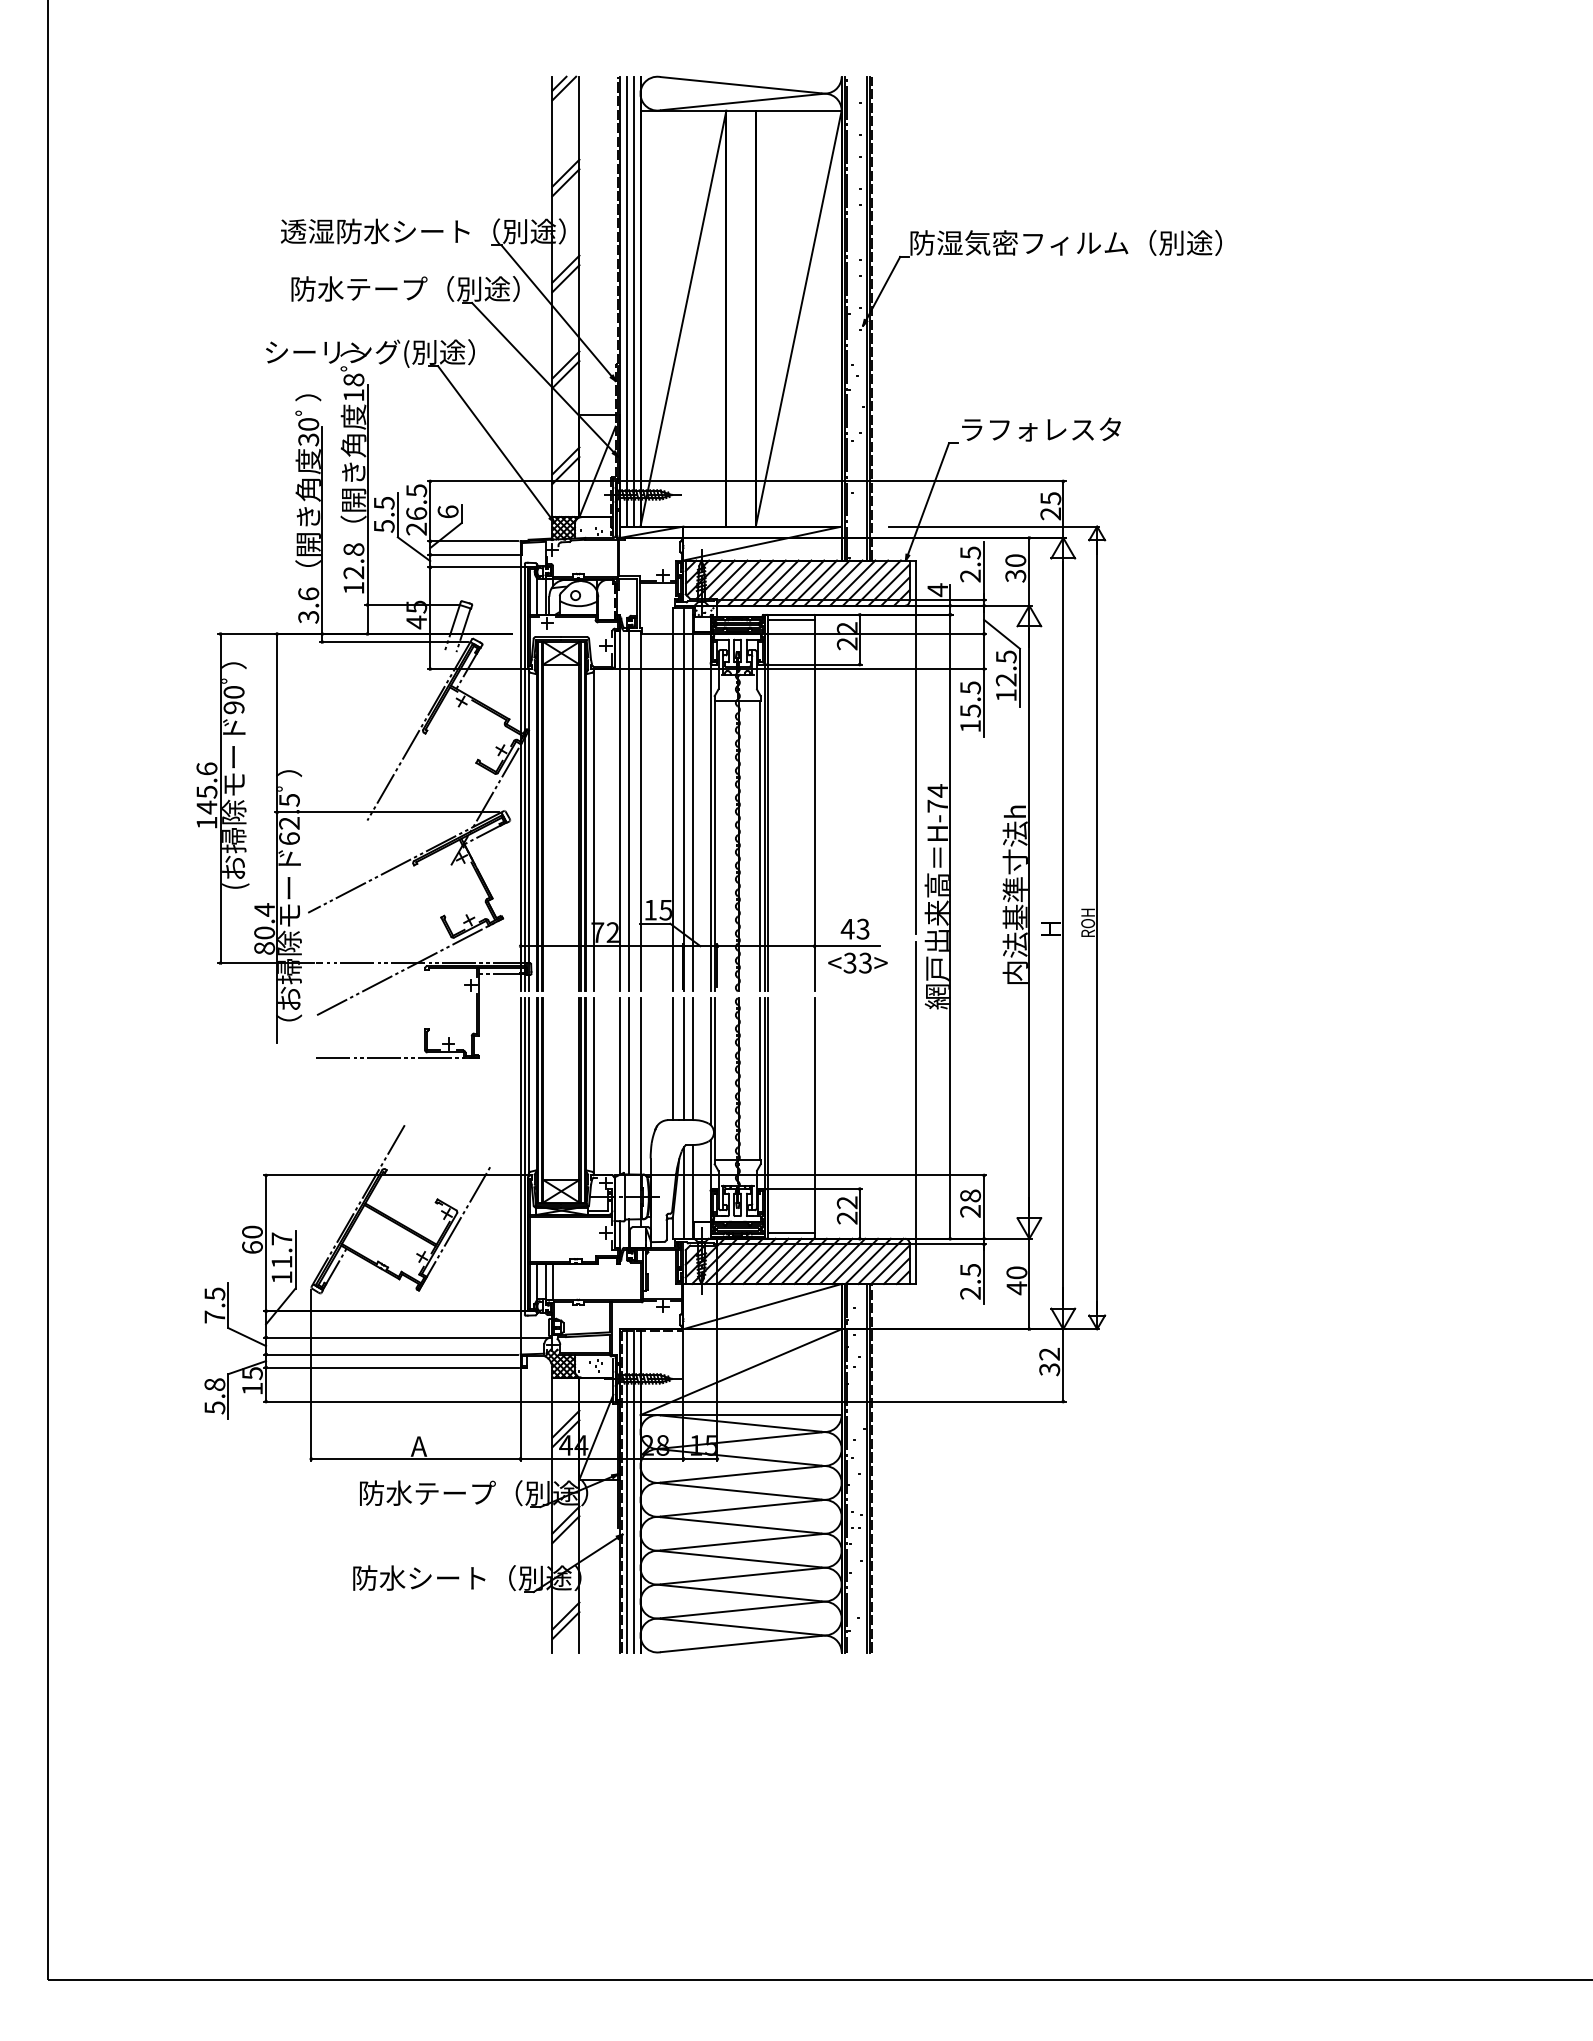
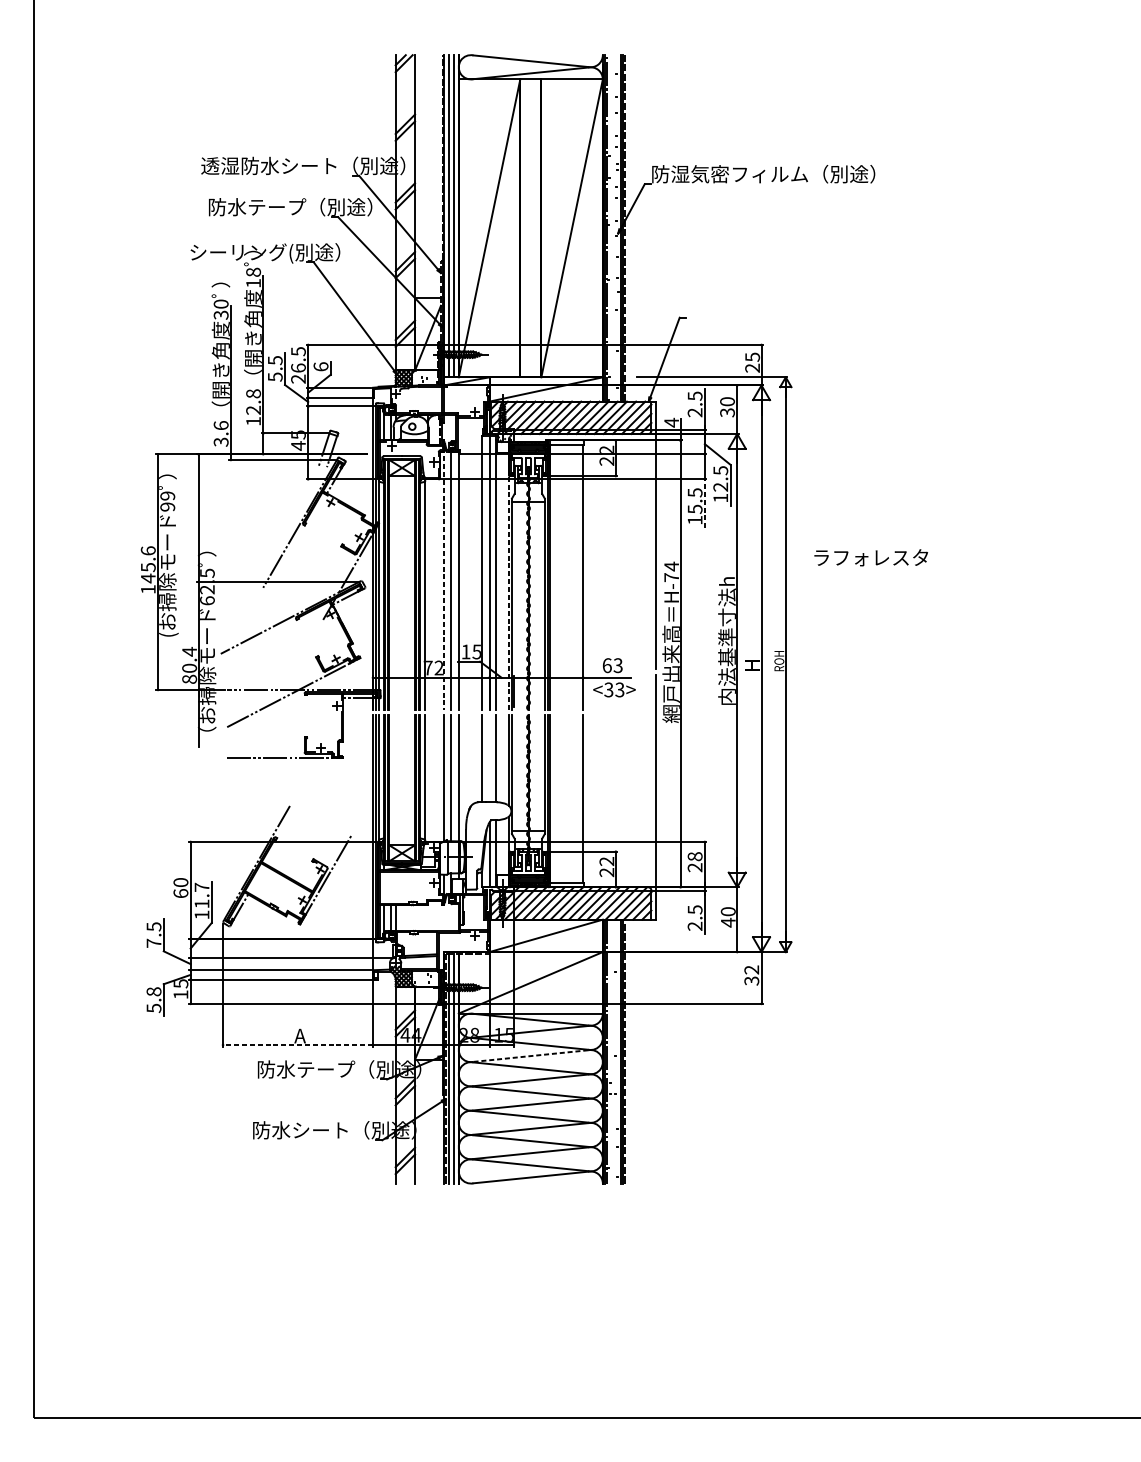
text: (1041, 429) -> (871, 557), moved
text: (233, 692) -> (167, 496), 90 -> 99
line: (984, 702) -> (705, 503), solid -> dashed
line: (620, 803) -> (444, 575), solid -> dashed
line: (710, 811) -> (508, 581), solid -> dashed
text: (847, 928) -> (607, 665), 43 -> 63
line: (683, 1059) -> (489, 758), removed
line: (415, 1459) -> (297, 1045), solid -> dashed
line: (741, 1474) -> (531, 1056), solid -> dashed

